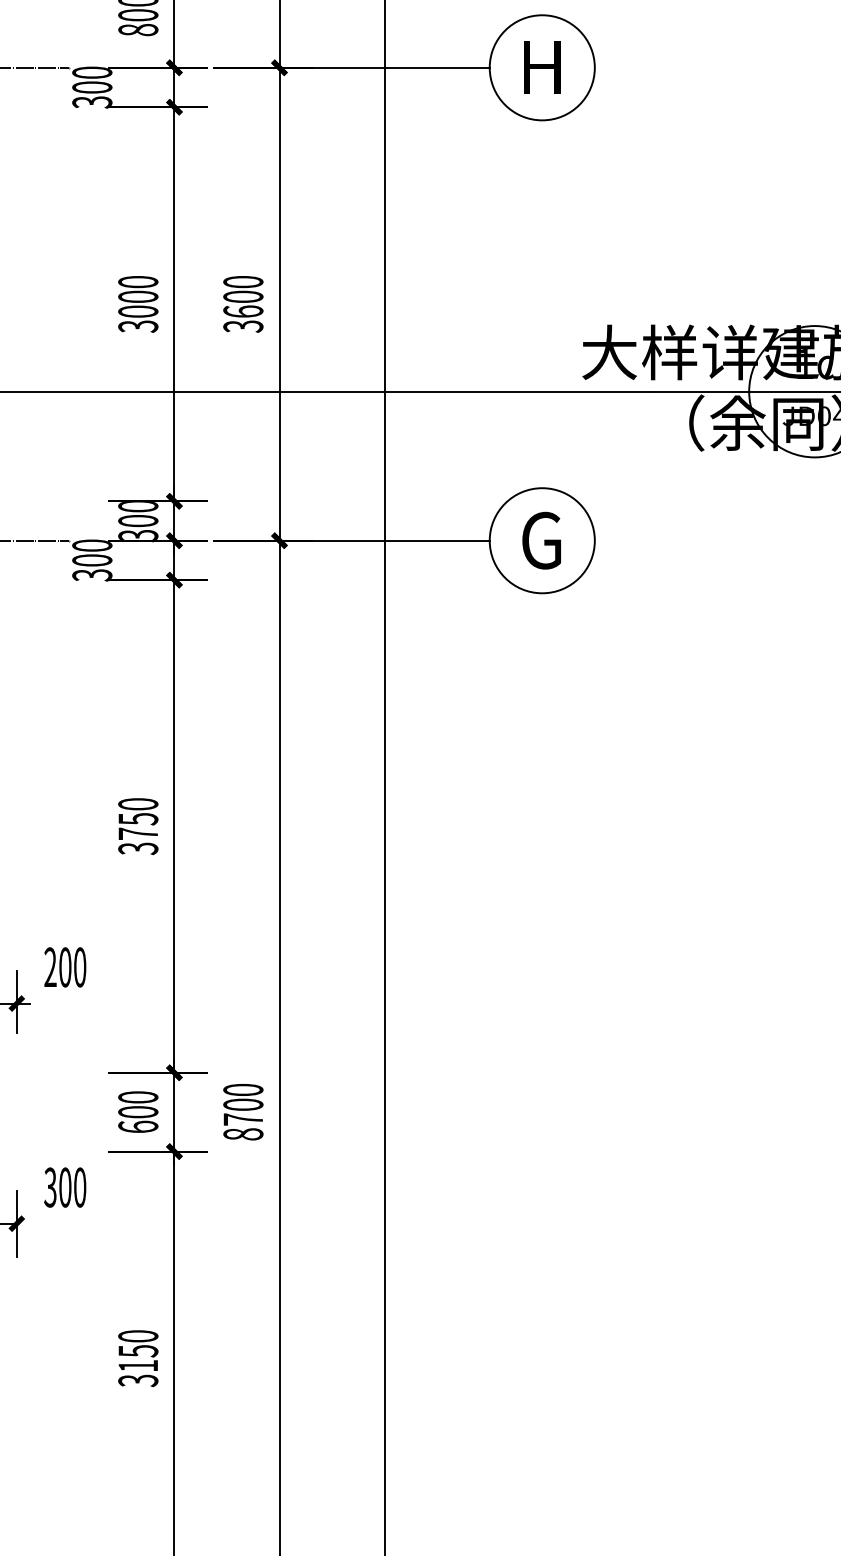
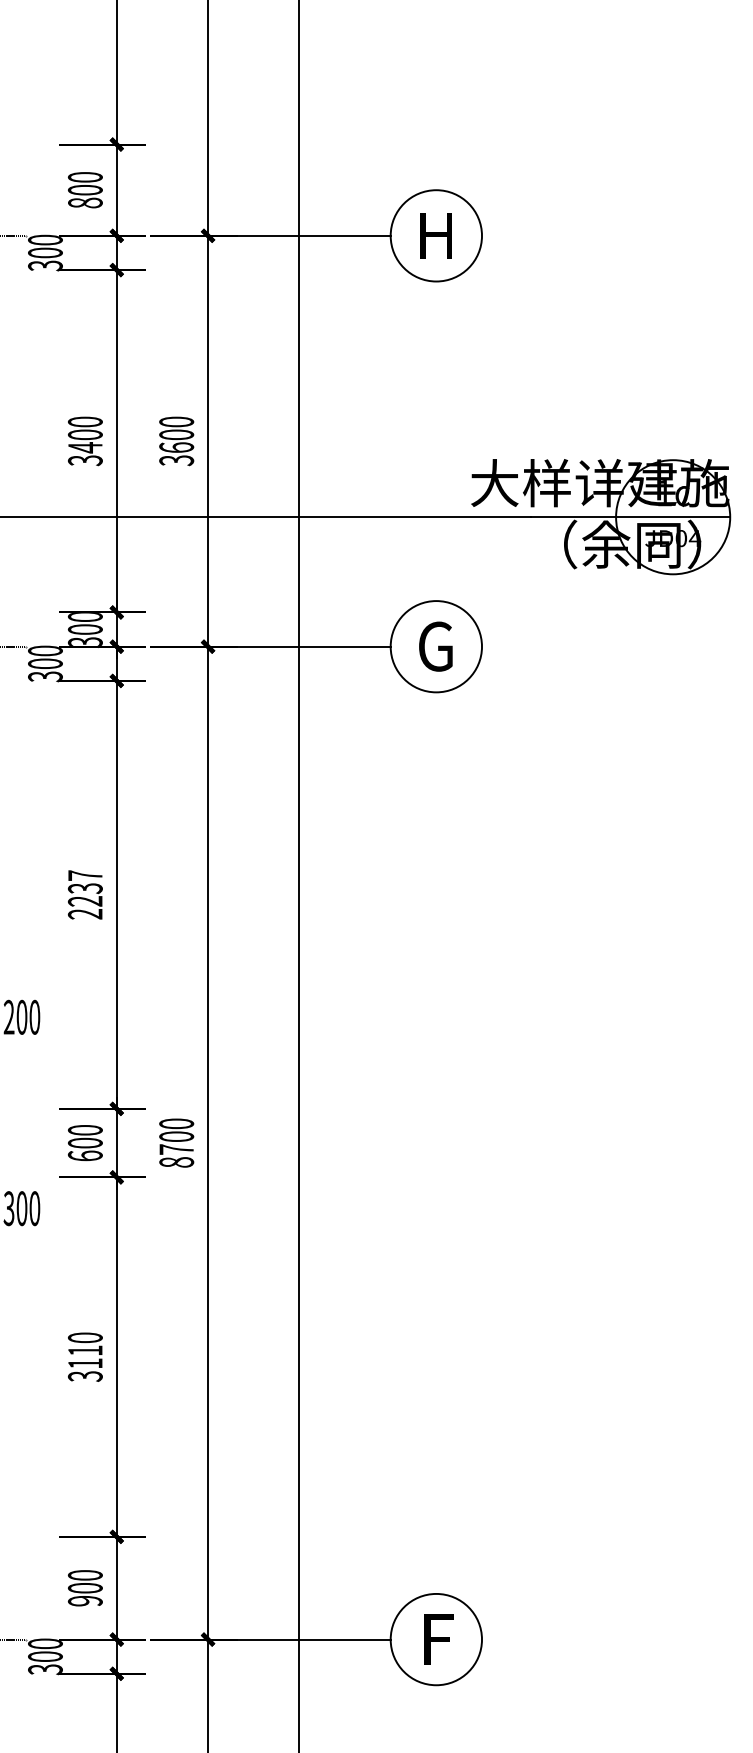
text: (137, 311) -> (84, 447), 3000 -> 3400
text: (137, 825) -> (84, 894), 3750 -> 2237
text: (138, 1350) -> (85, 1350), 3150 -> 3110

